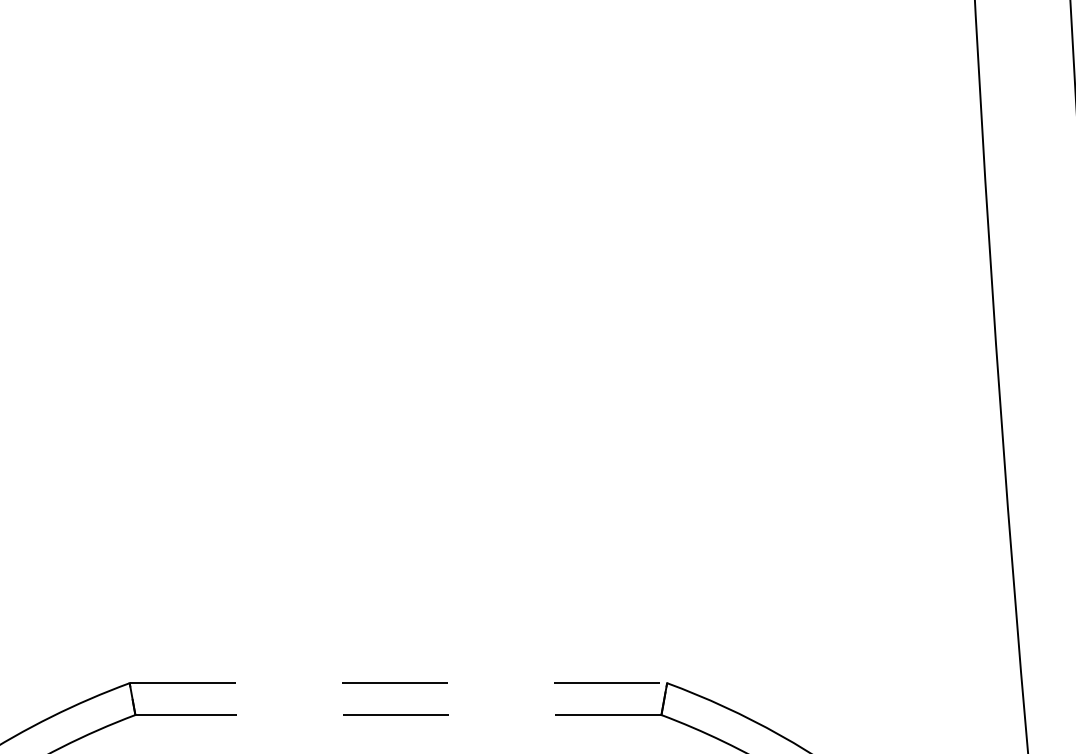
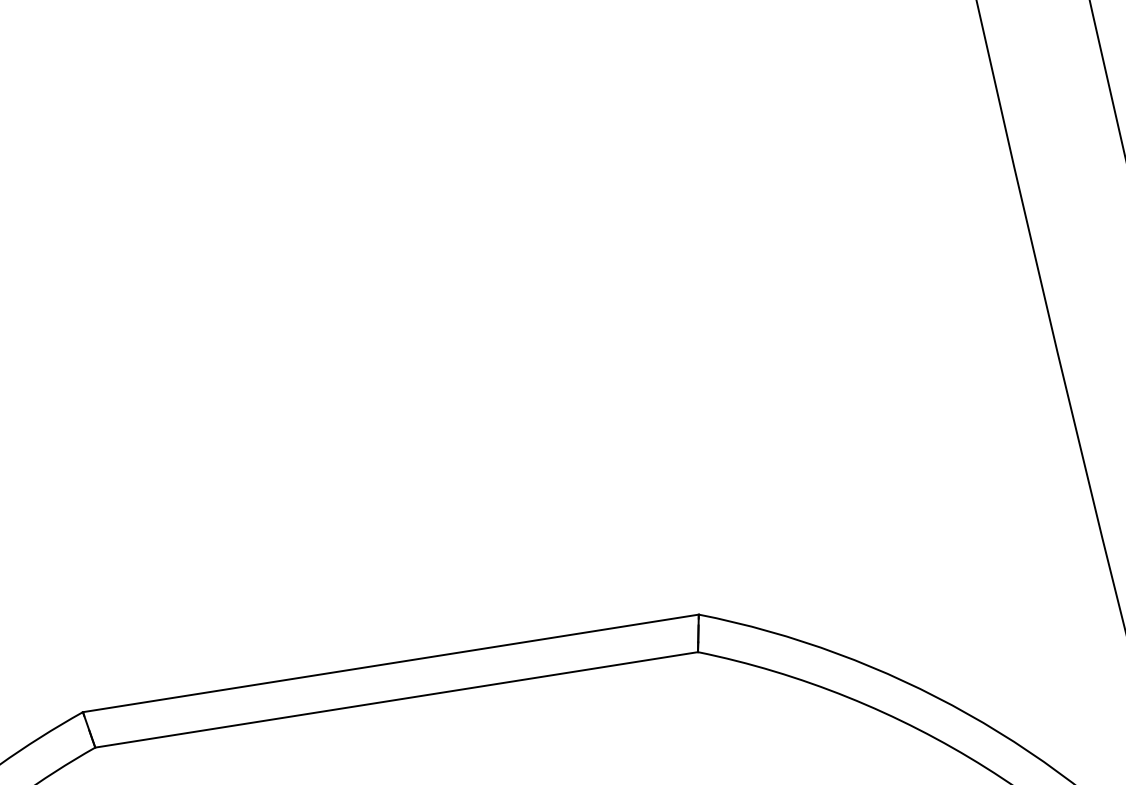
line: (398, 683) -> (391, 663), dashed -> solid
line: (397, 715) -> (395, 700), dashed -> solid

